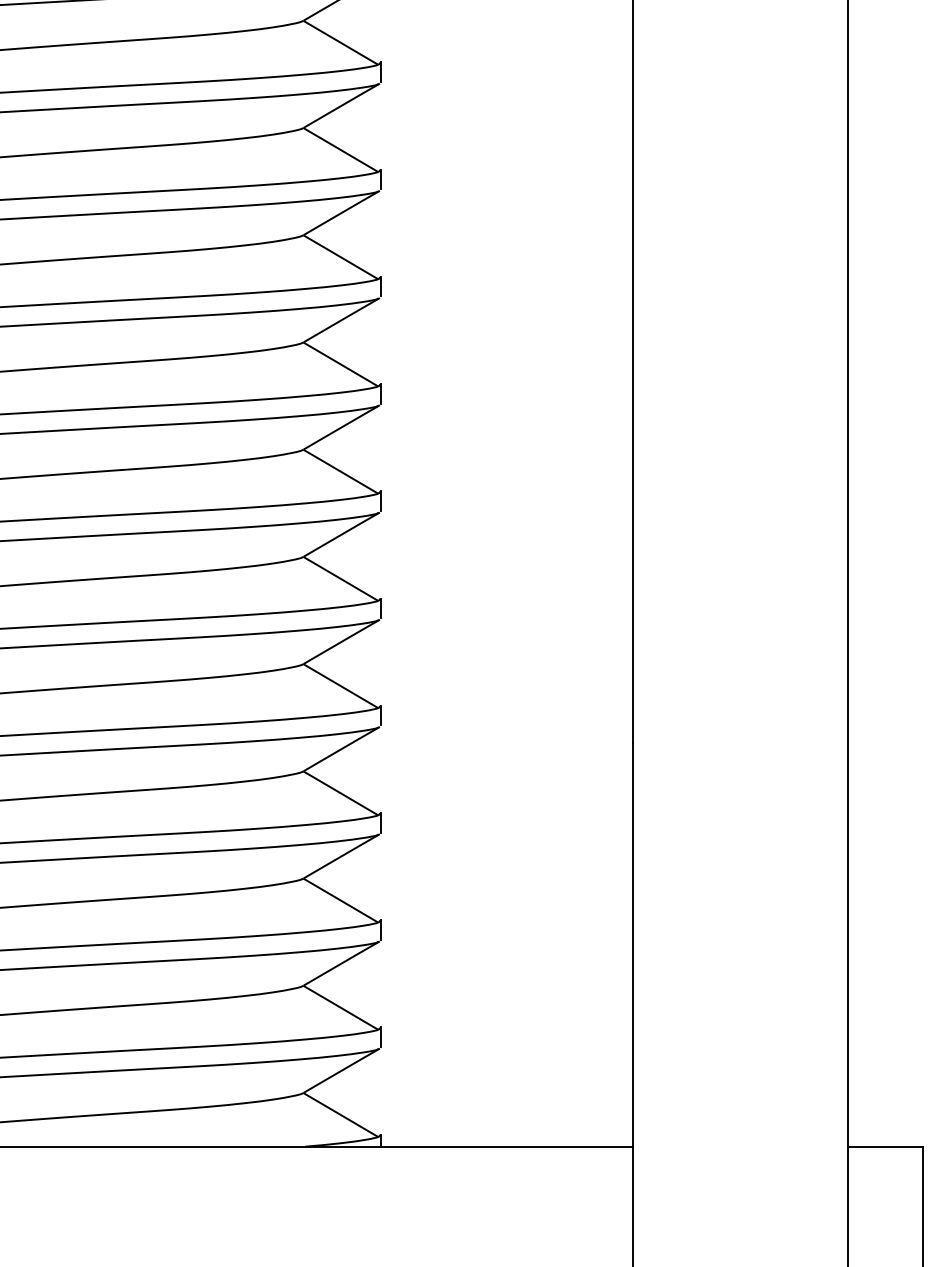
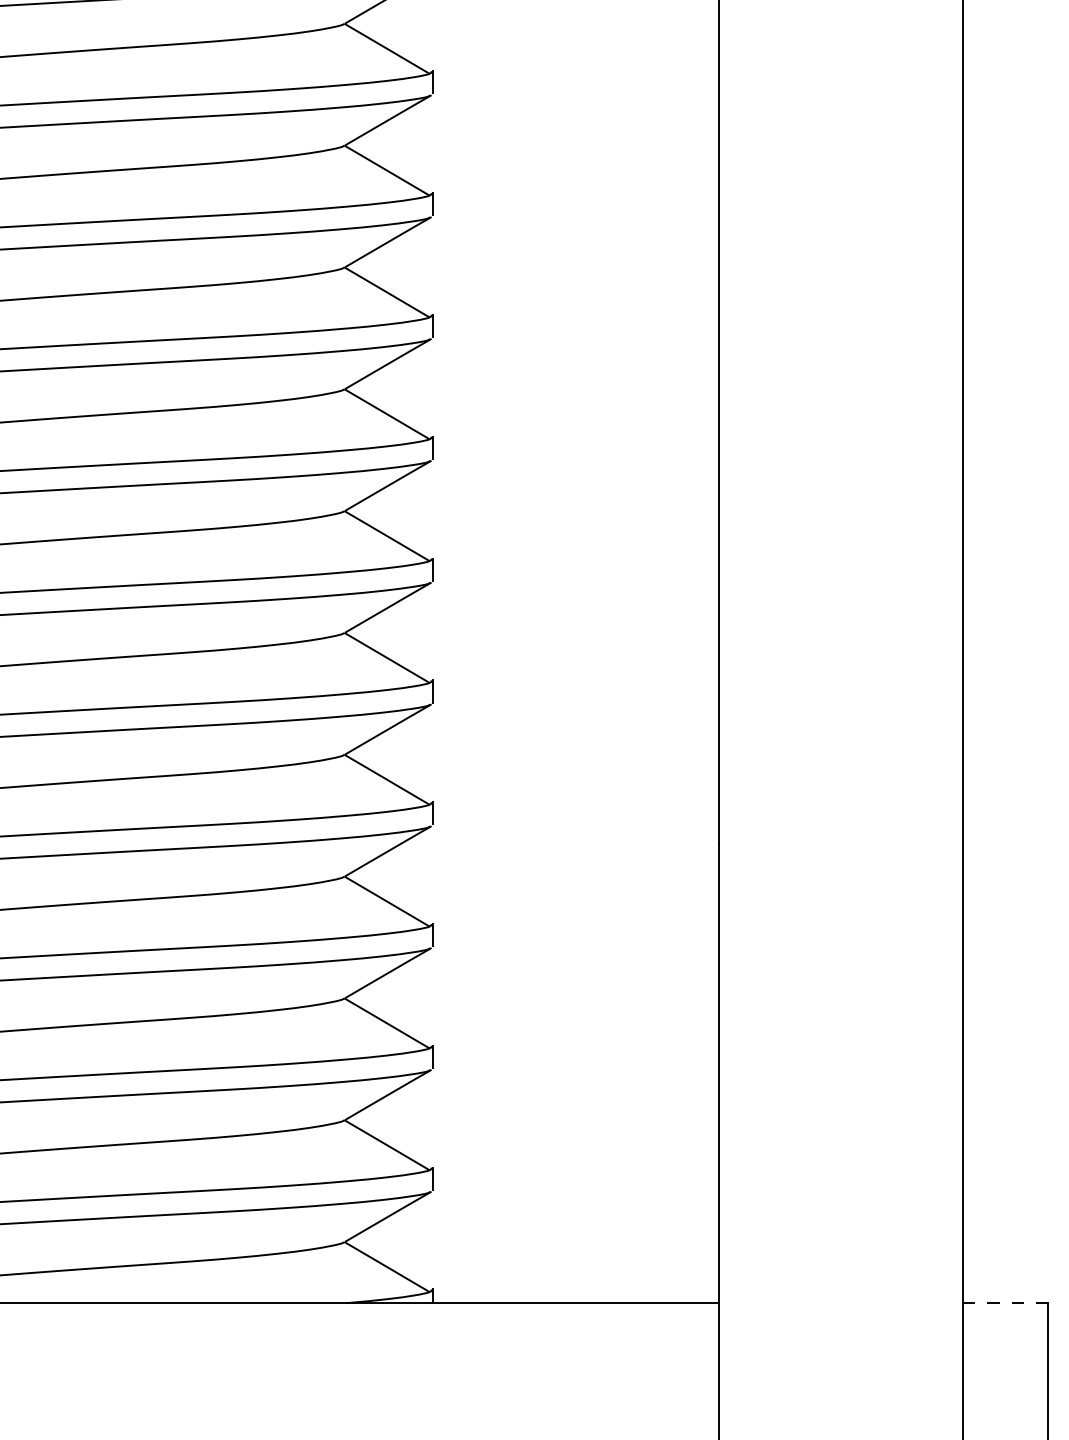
line: (885, 1147) -> (1005, 1303), solid -> dashed

